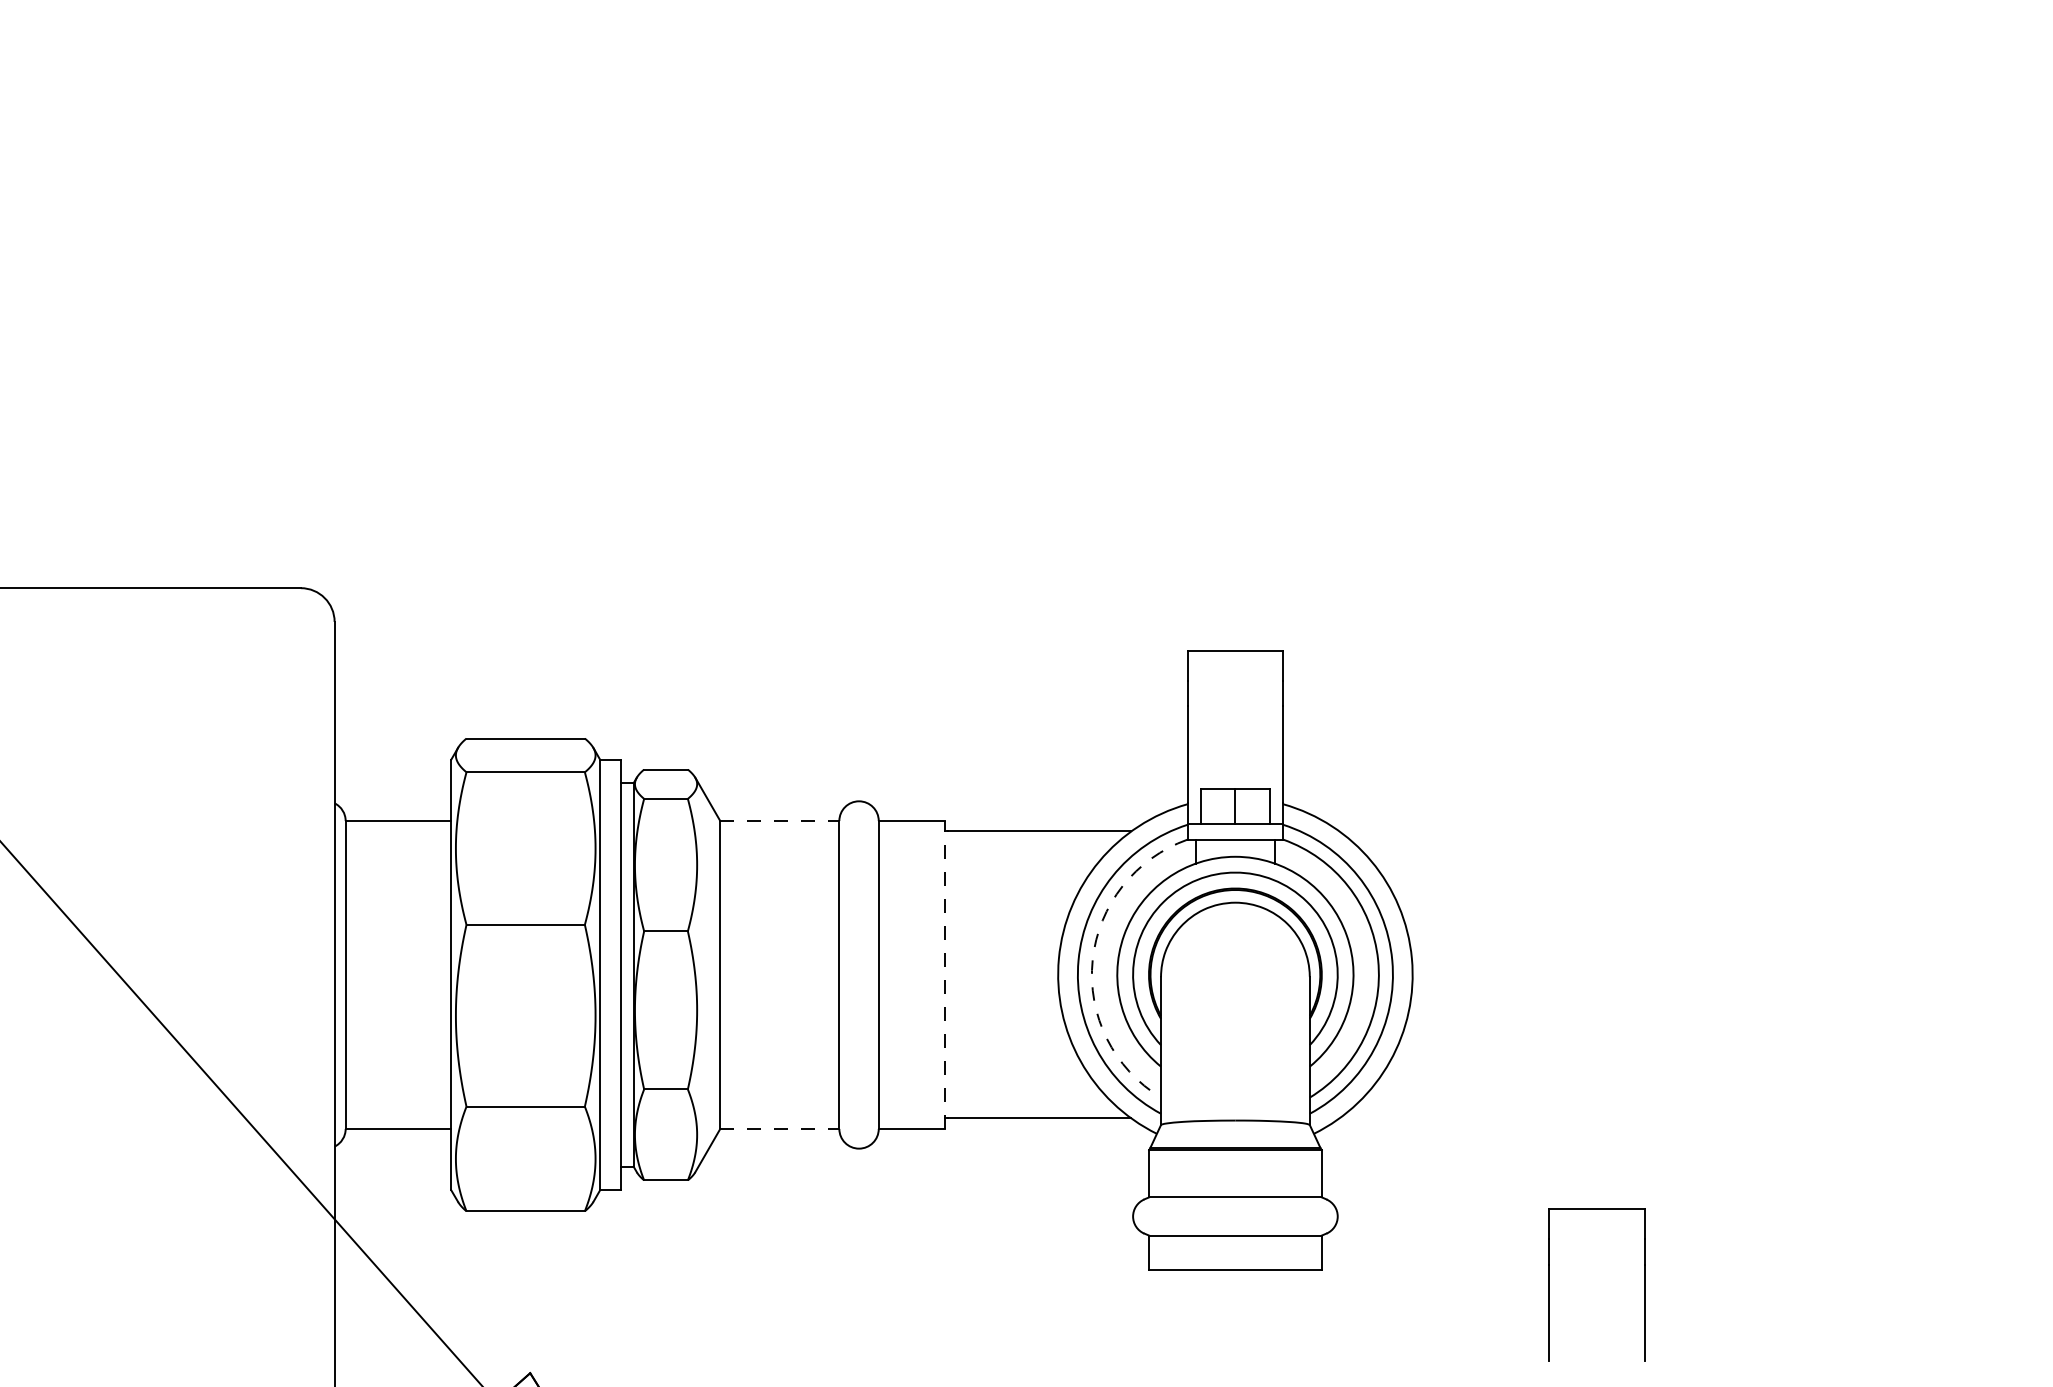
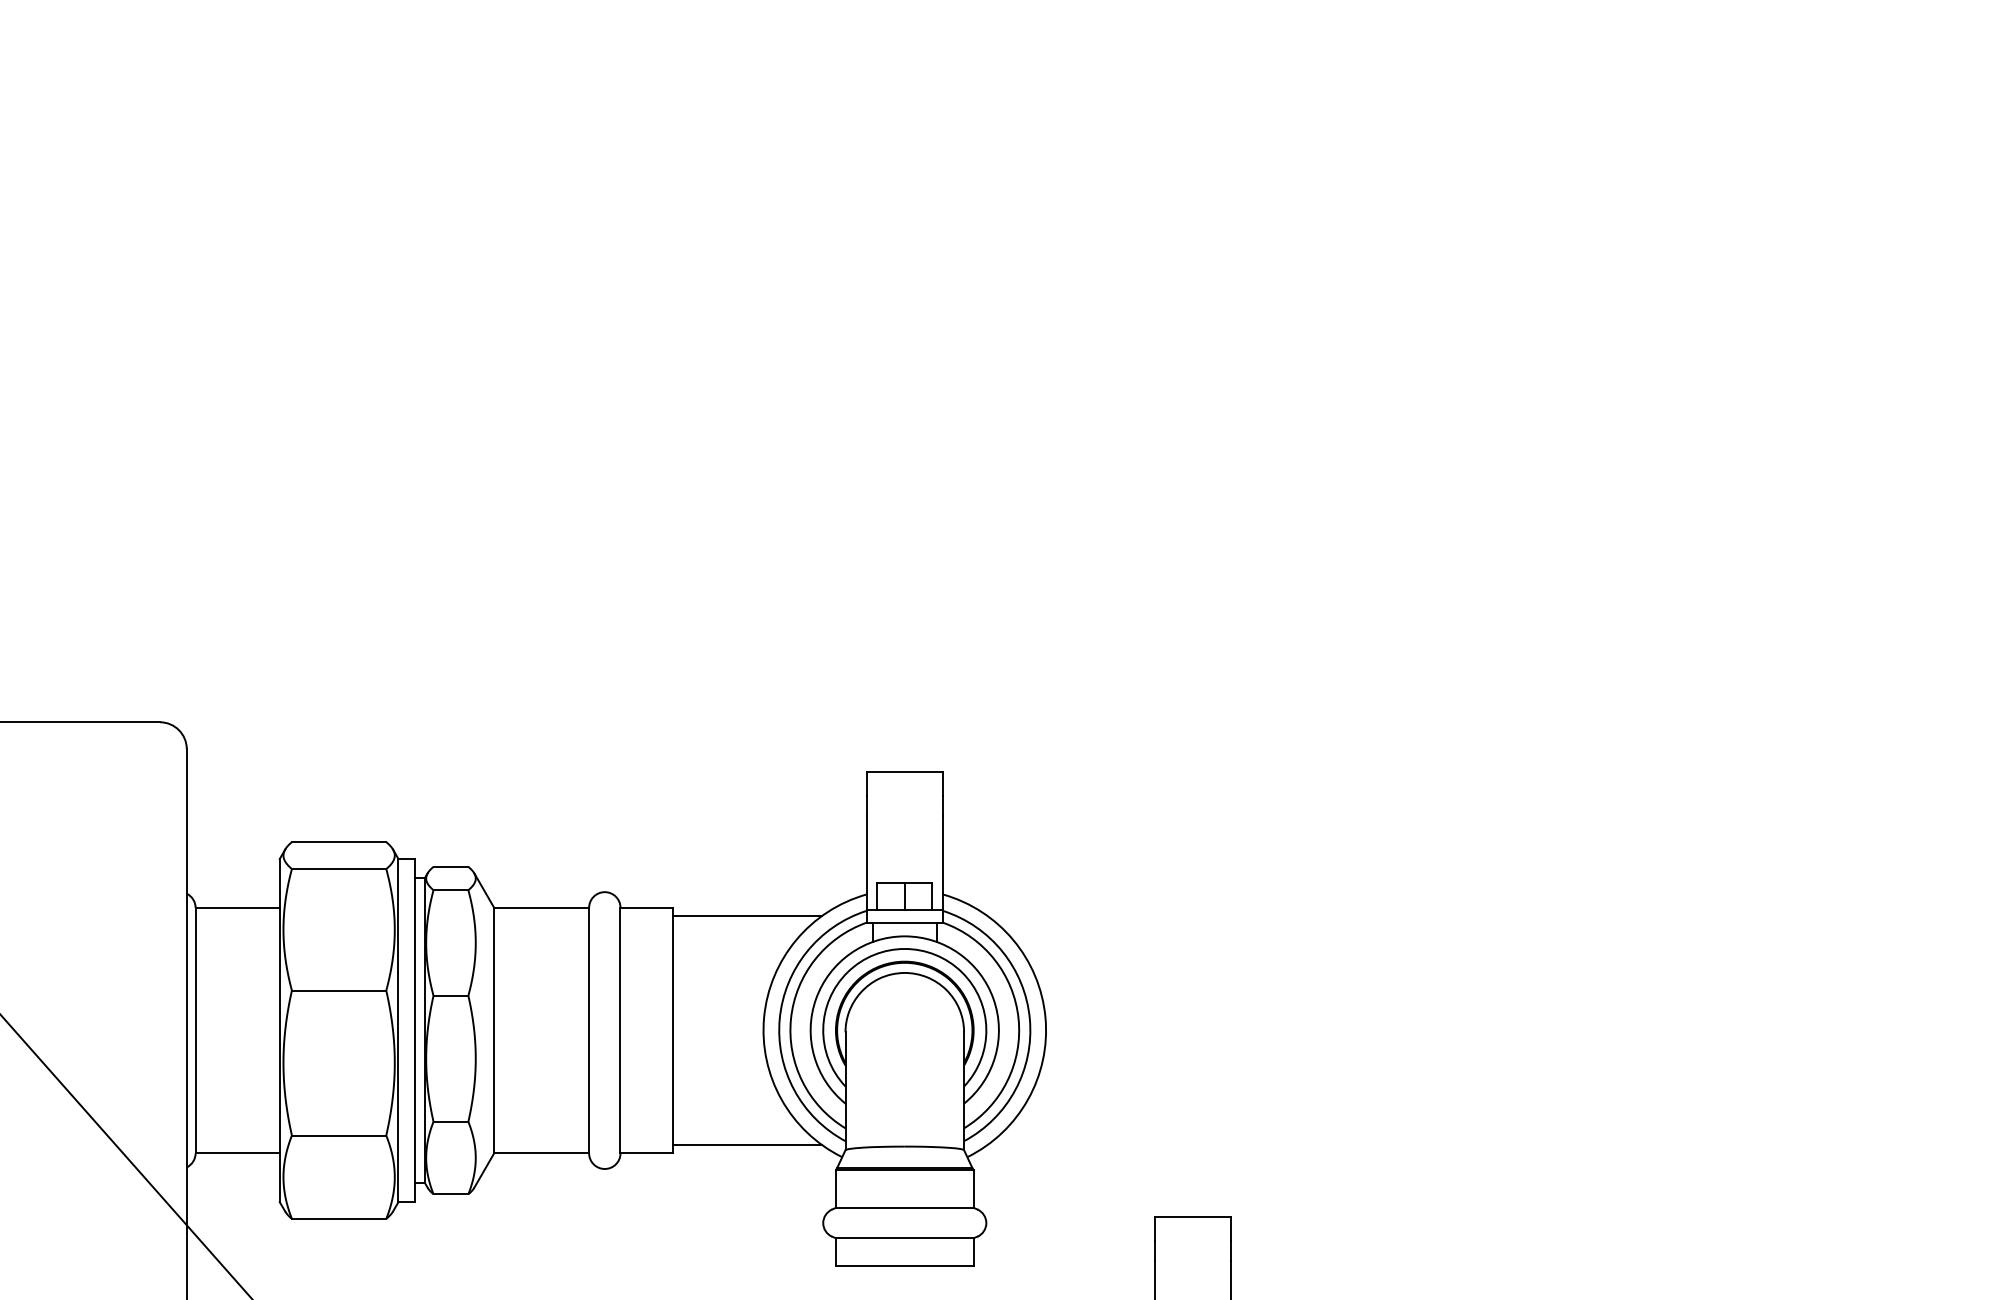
line: (780, 820) -> (542, 907), dashed -> solid
arc: (1093, 959) -> (791, 1018), dashed -> solid
line: (943, 974) -> (672, 1030), dashed -> solid
line: (780, 1129) -> (542, 1153), dashed -> solid

